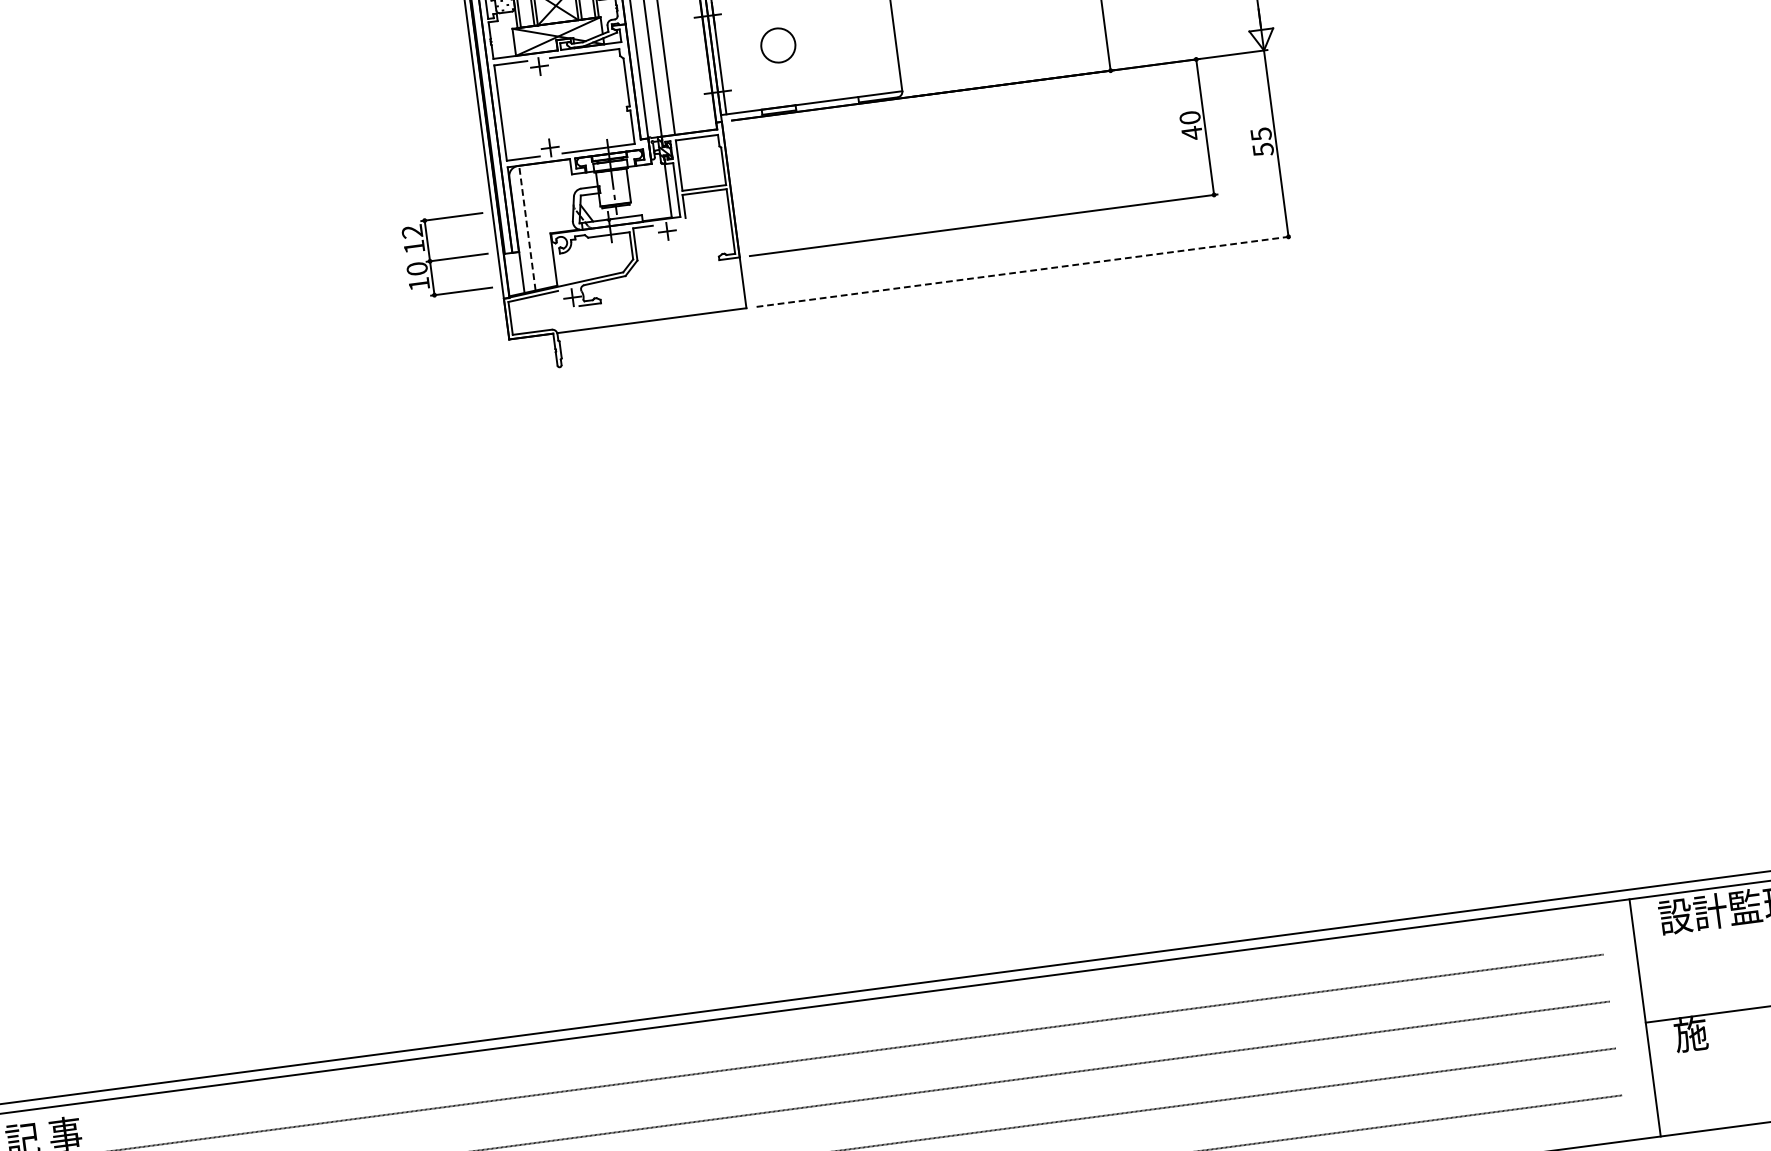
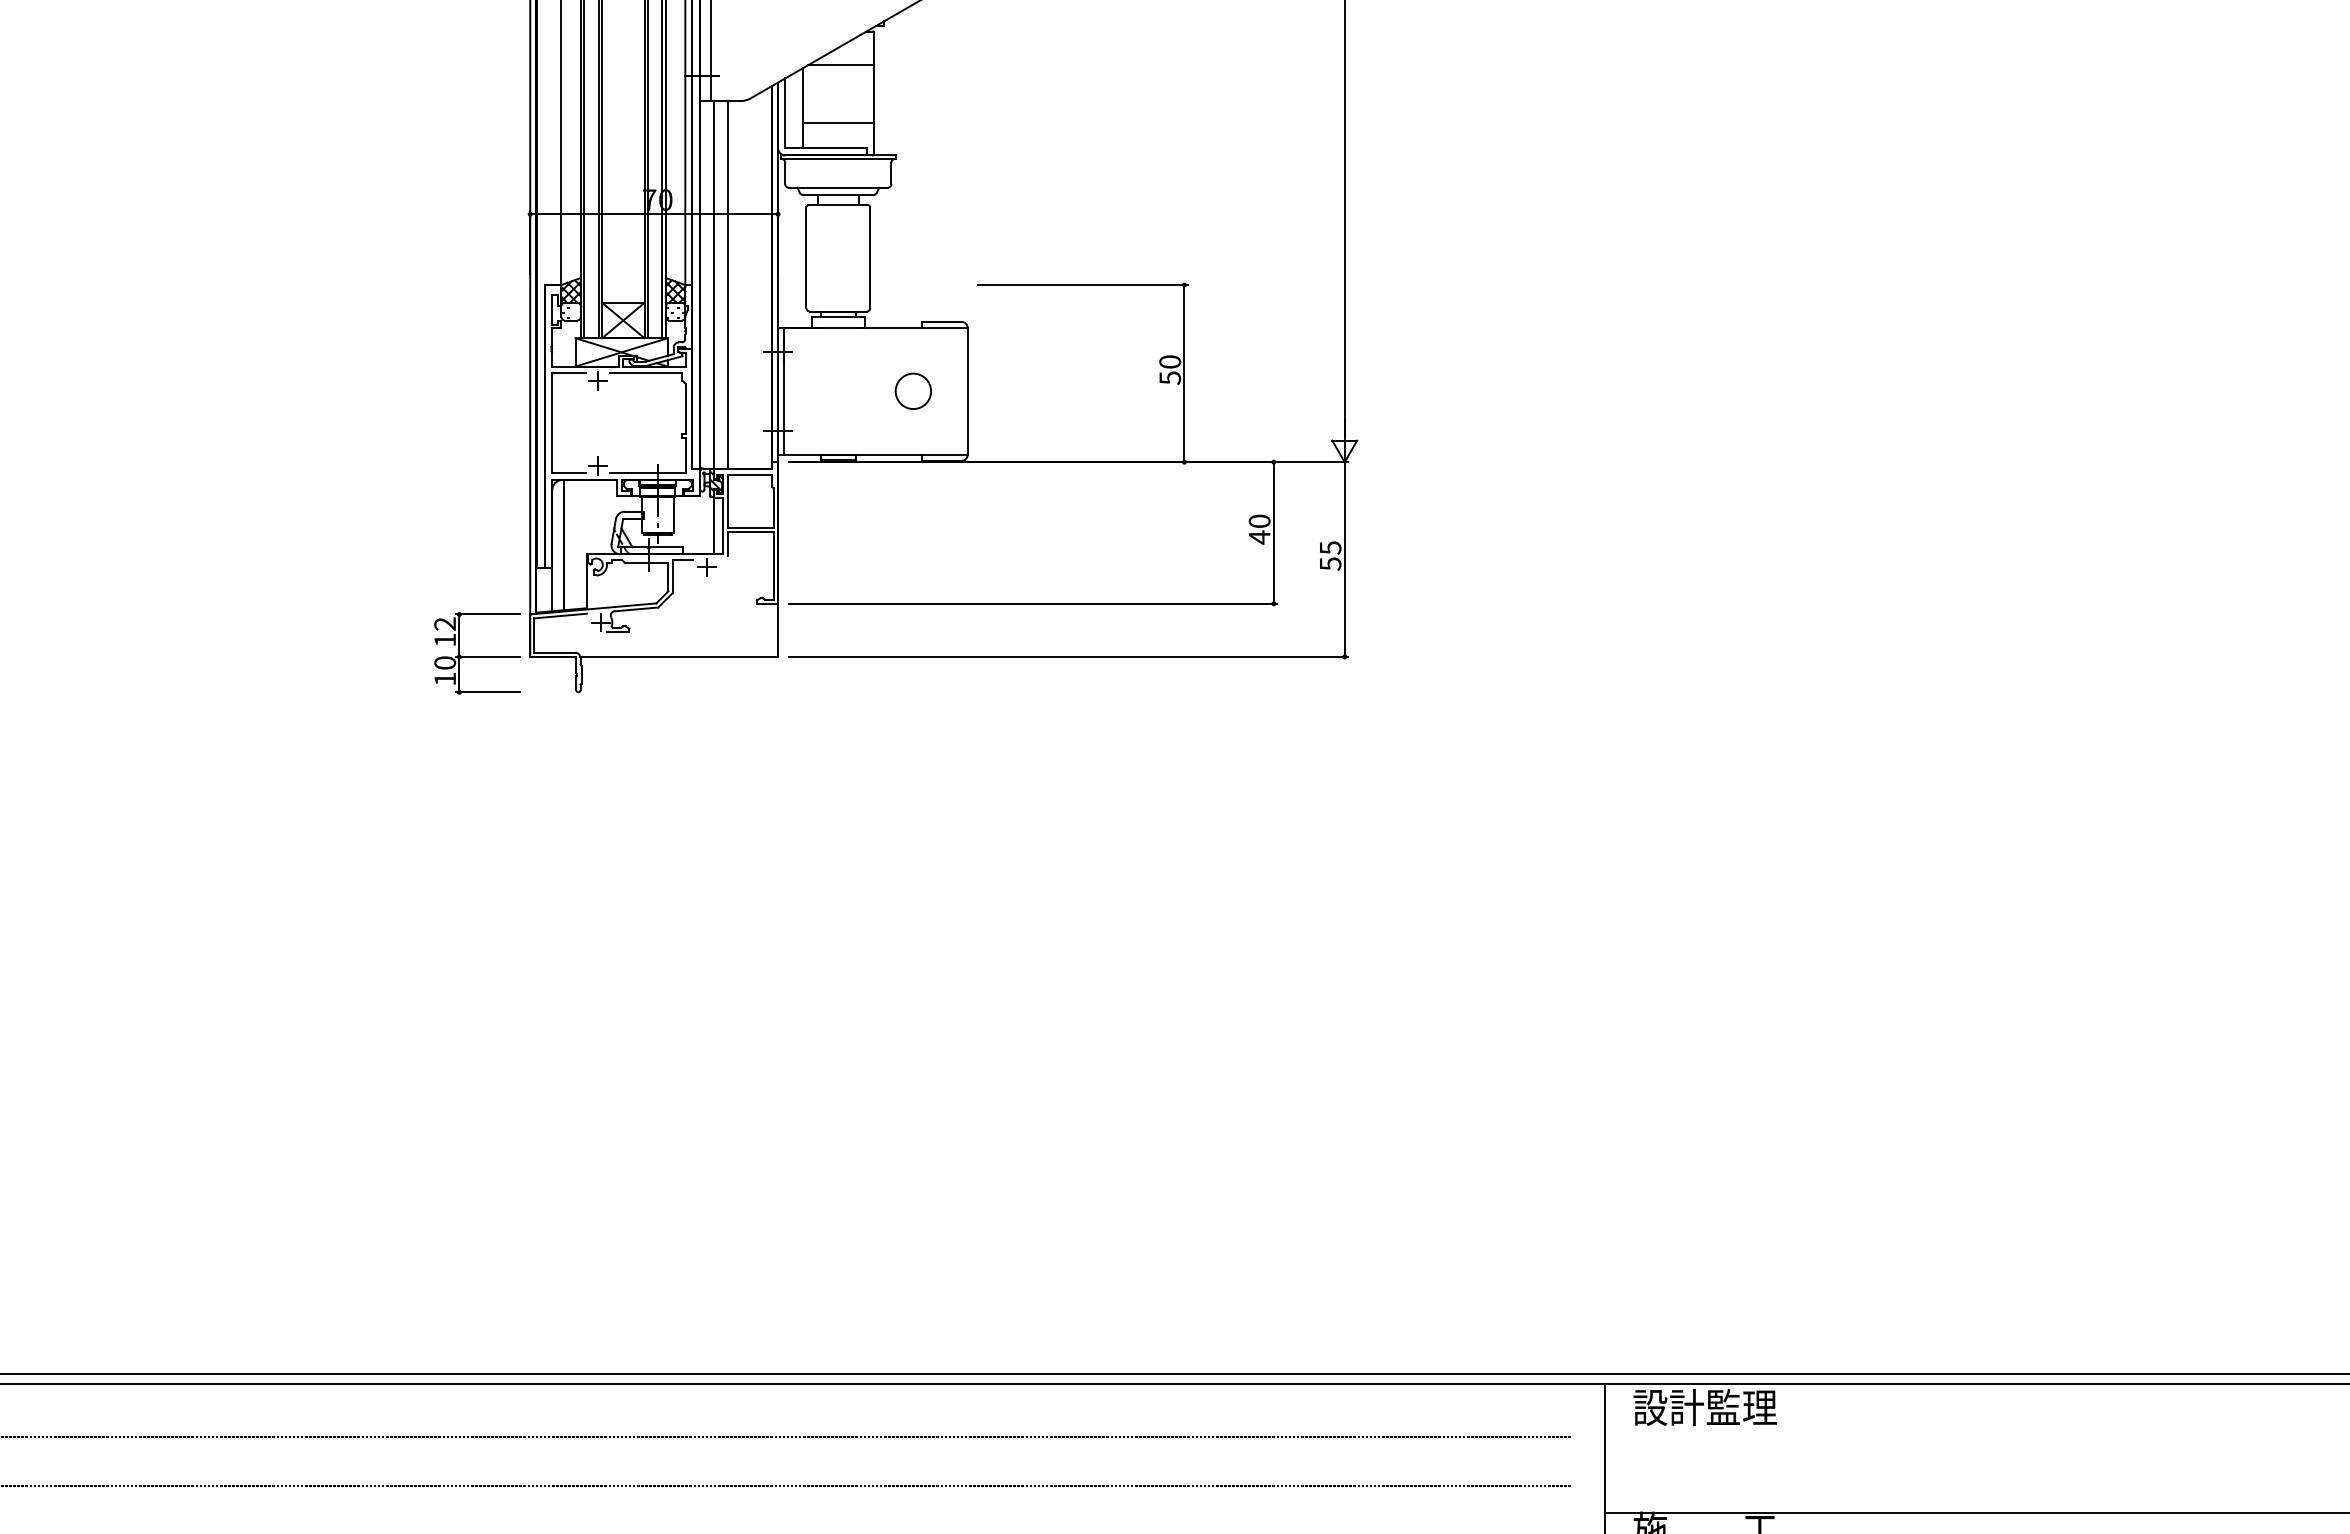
circle: (777, 44) -> (912, 390), moved
line: (526, 227) -> (563, 544), dashed -> solid
part: (446, 255) -> (477, 653), moved
line: (1024, 271) -> (1068, 656), dashed -> solid

